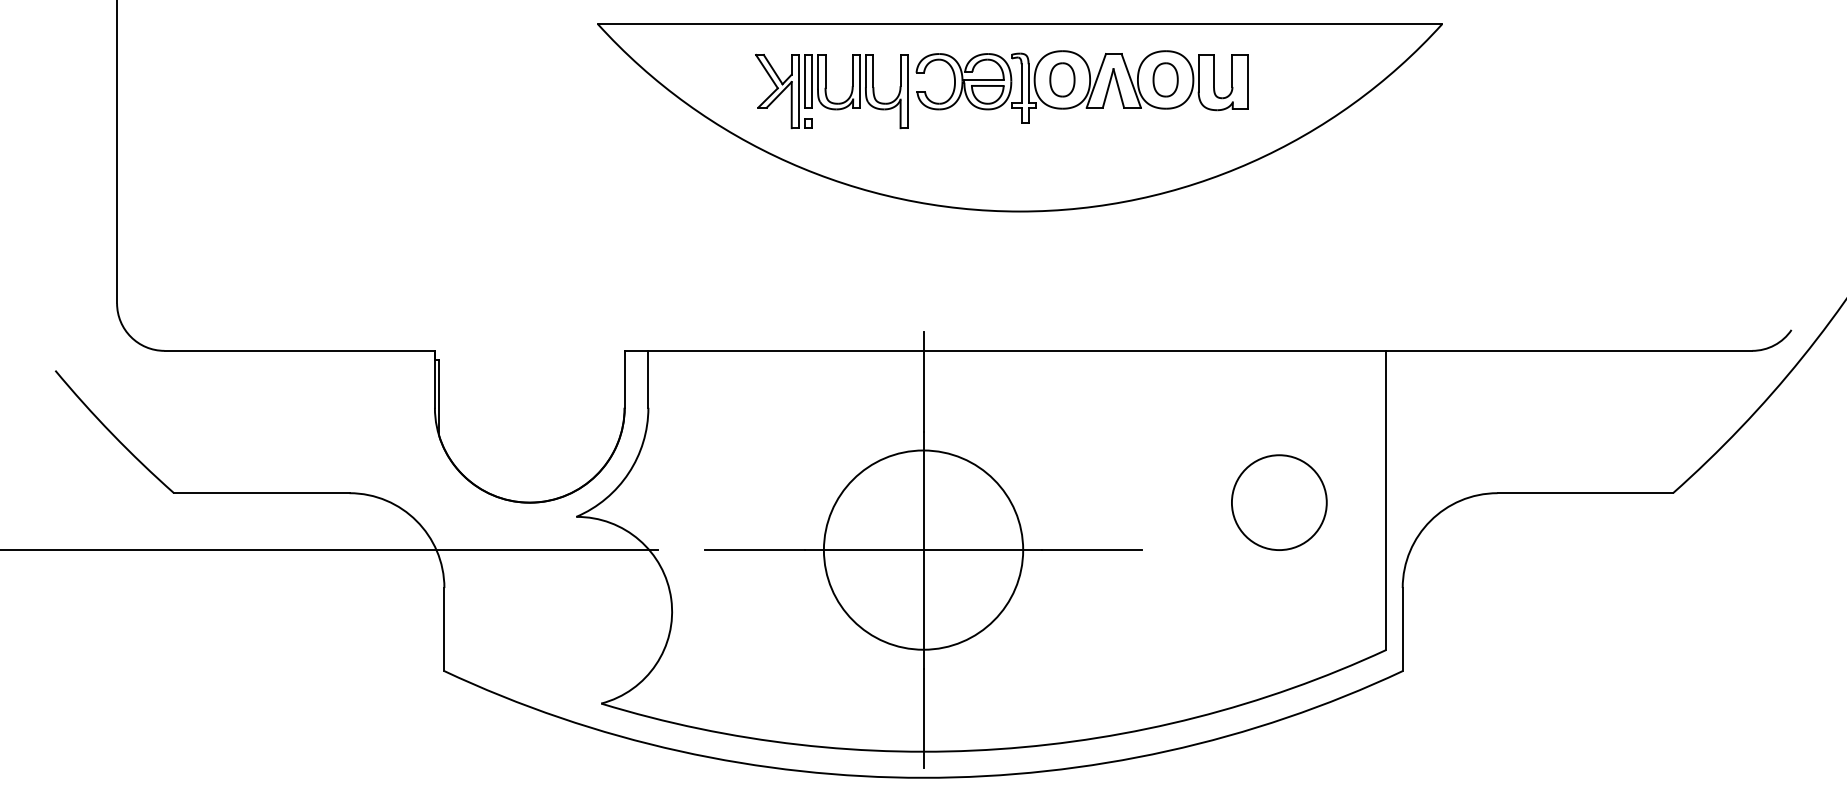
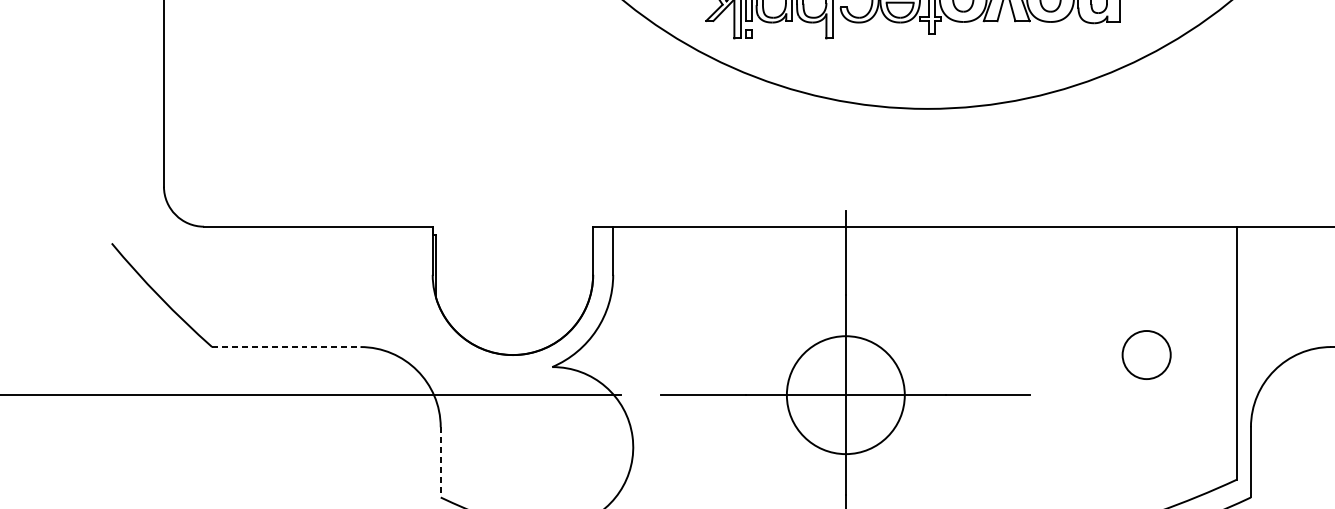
line: (261, 493) -> (286, 347), solid -> dashed
circle: (1278, 502) -> (1145, 354), size x0.6
circle: (923, 549) -> (845, 394), size x0.7
line: (444, 629) -> (440, 462), solid -> dashed

